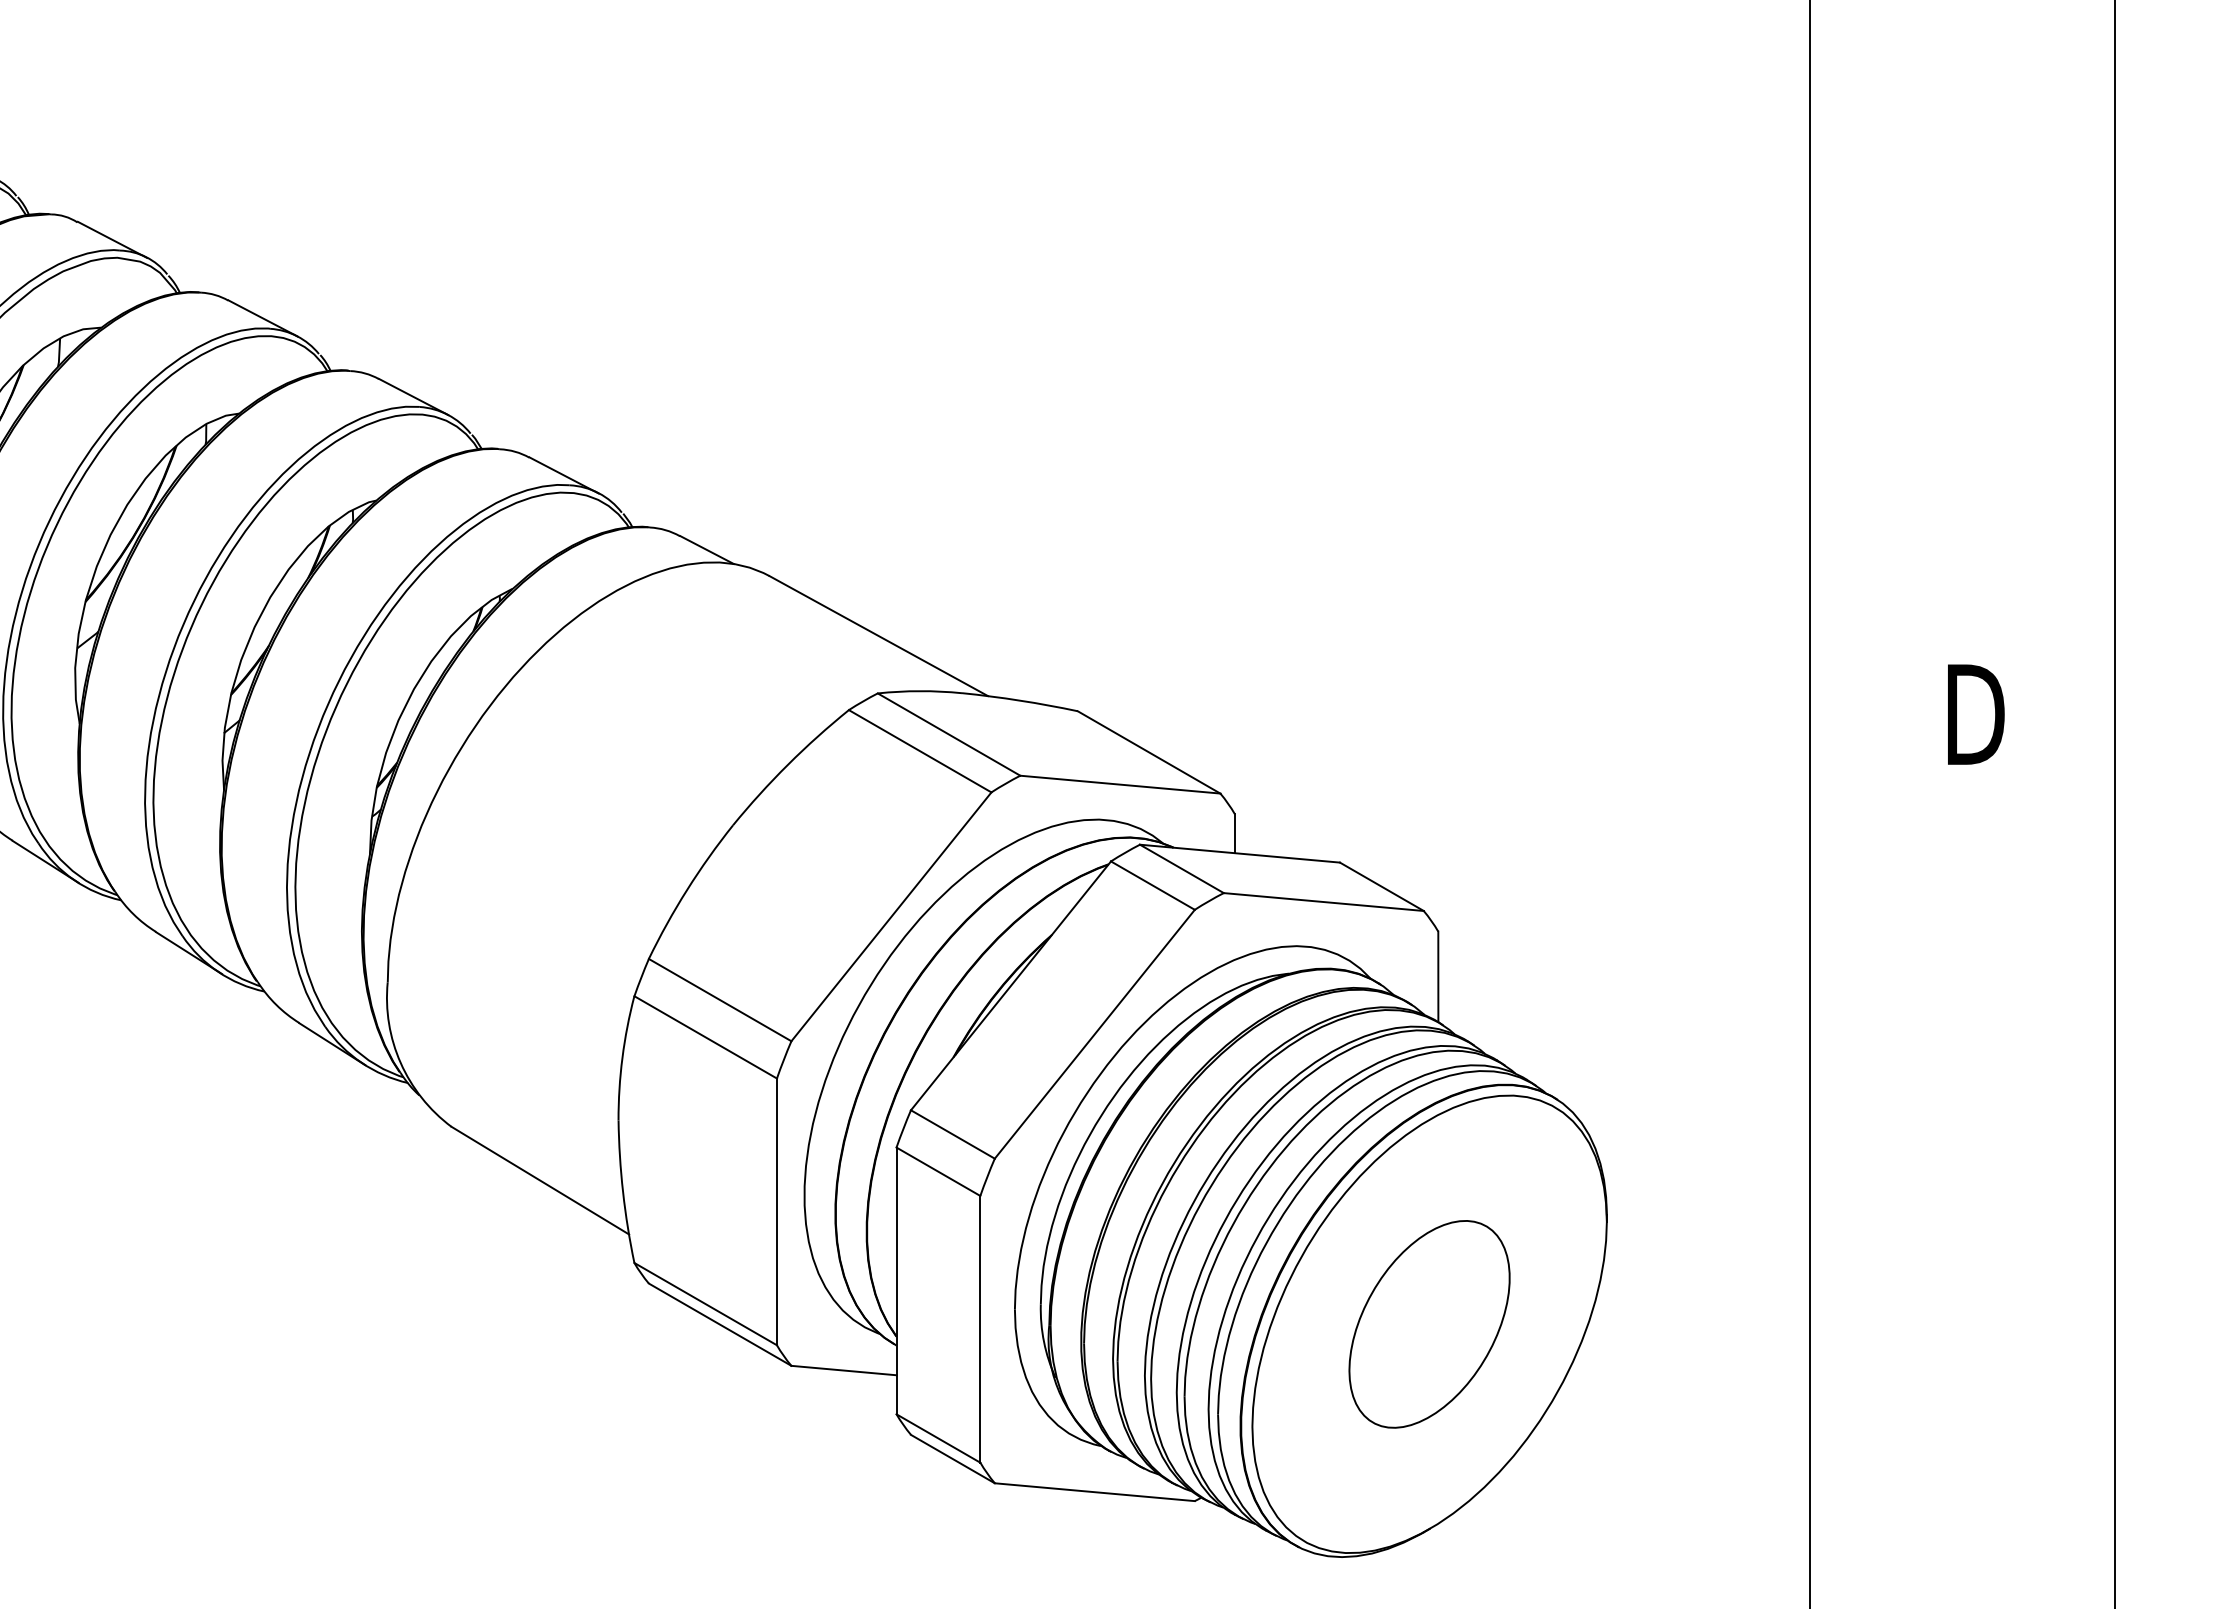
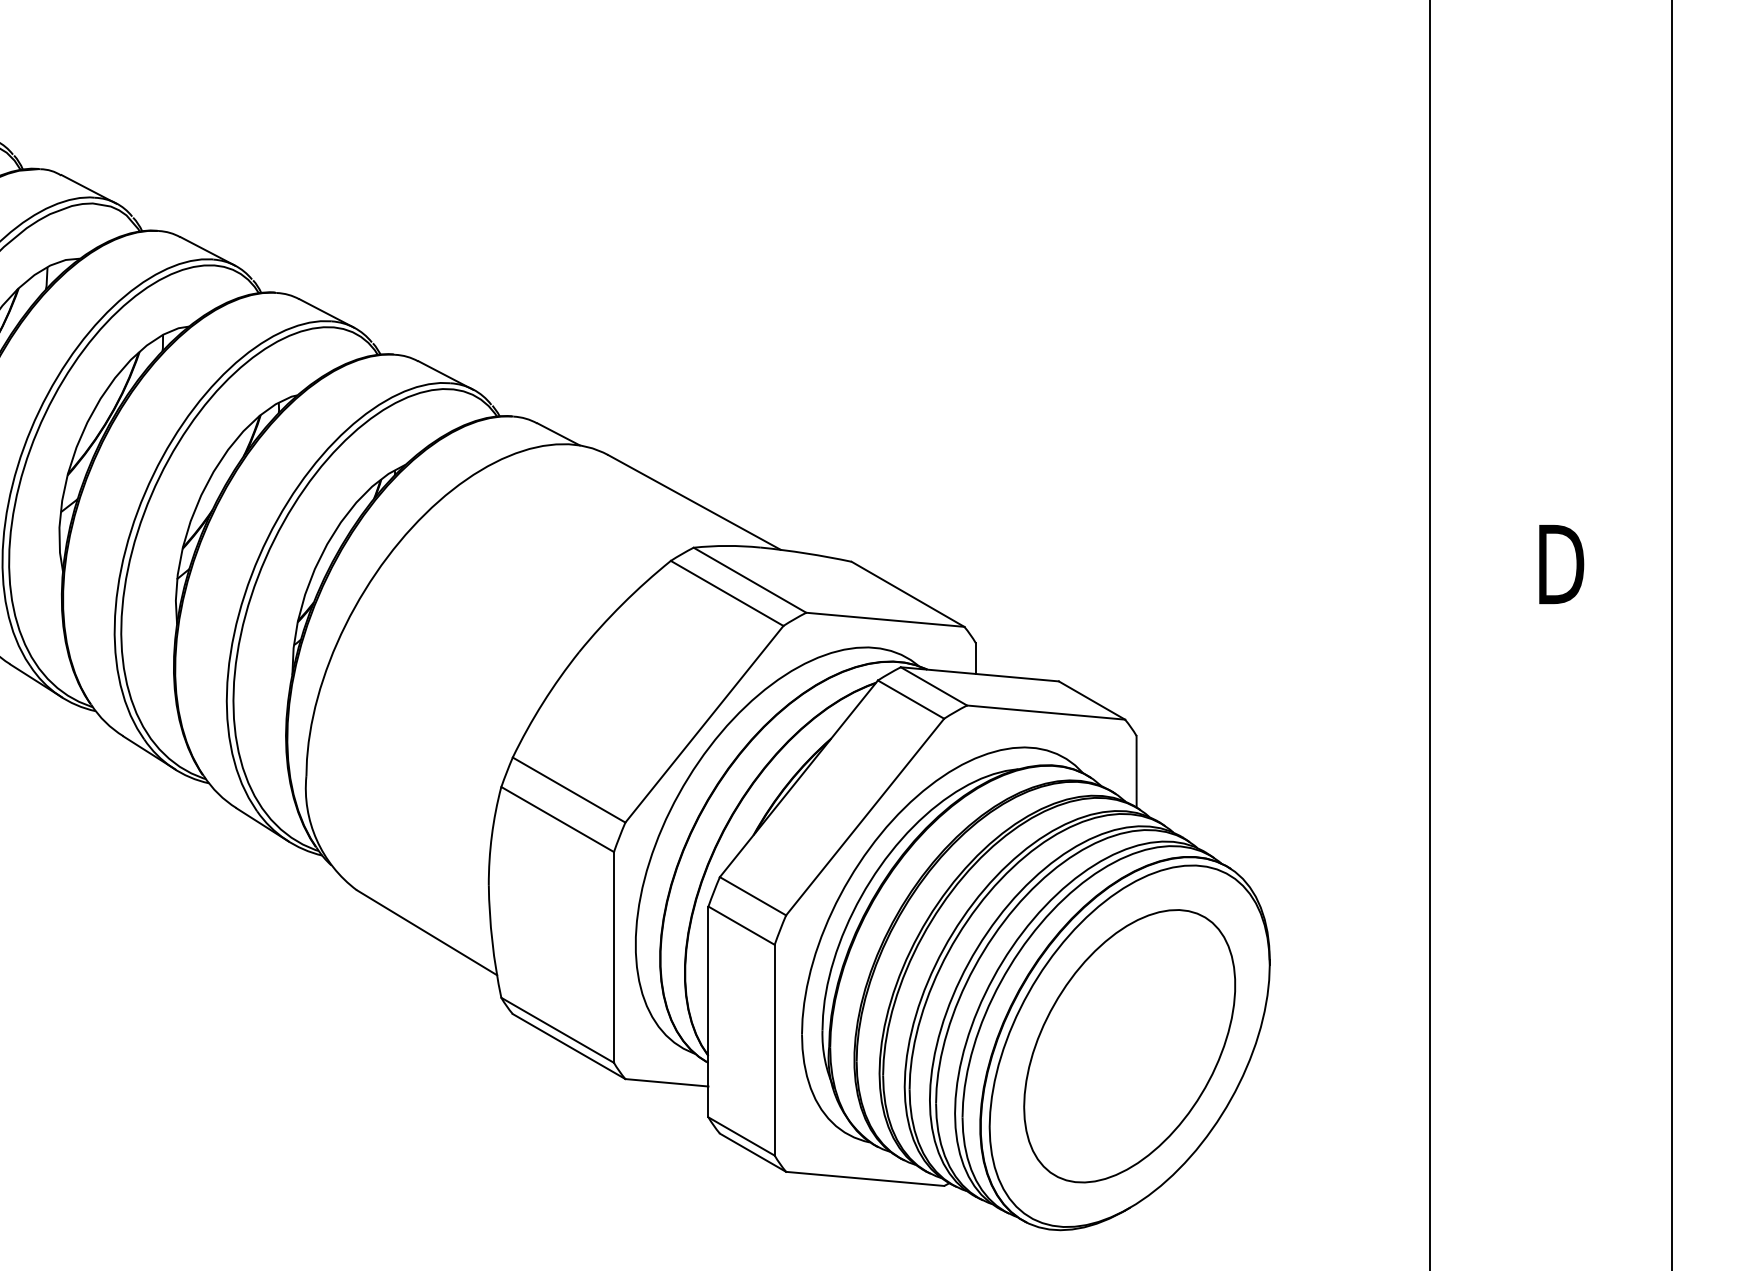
part: (1429, 1324) -> (1129, 1046), size x1.67

